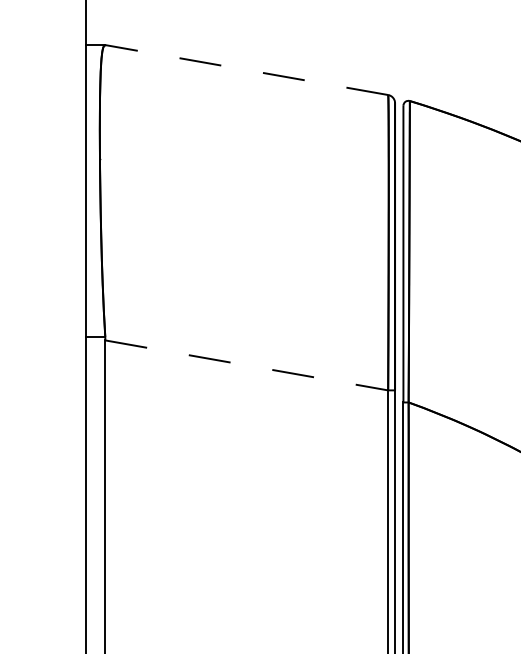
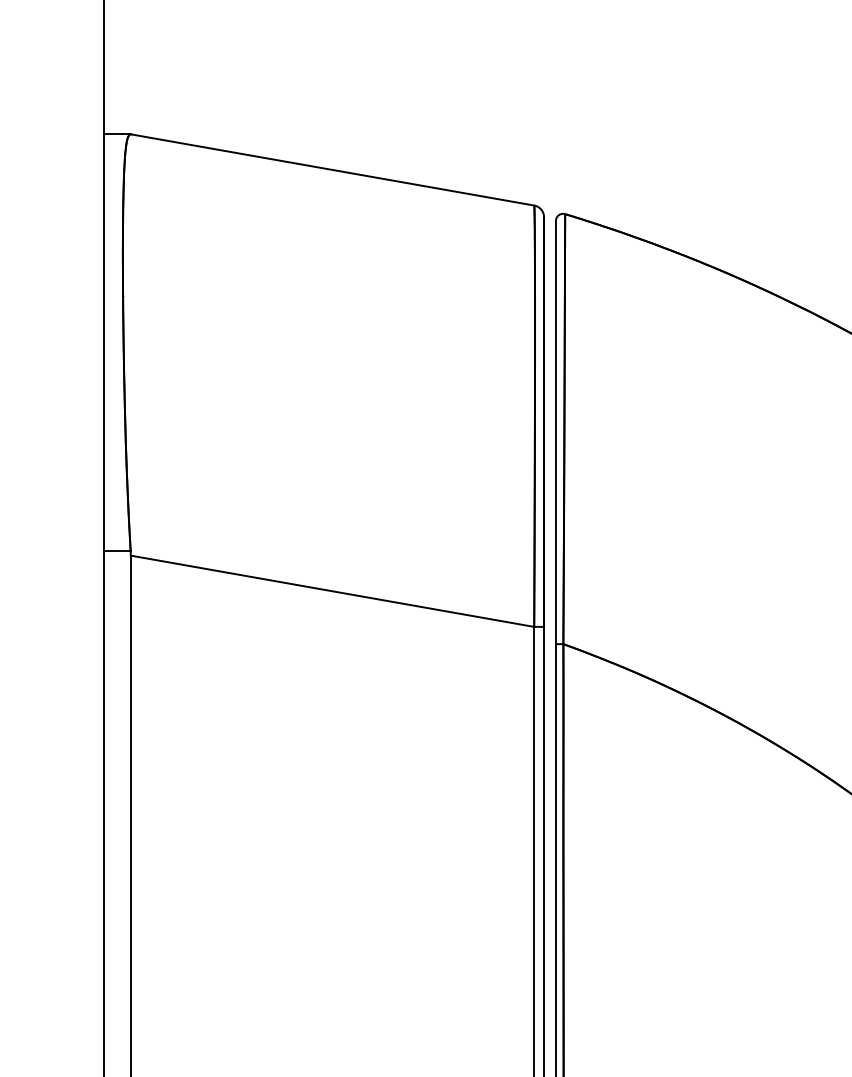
line: (246, 69) -> (332, 169), dashed -> solid
line: (246, 365) -> (332, 591), dashed -> solid

